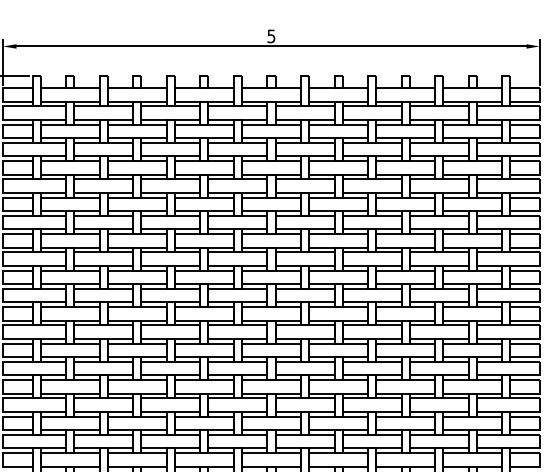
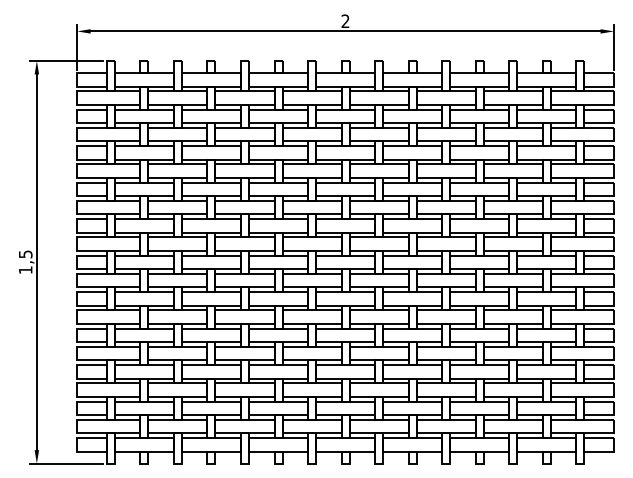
text: (271, 36) -> (345, 21), 5 -> 2

